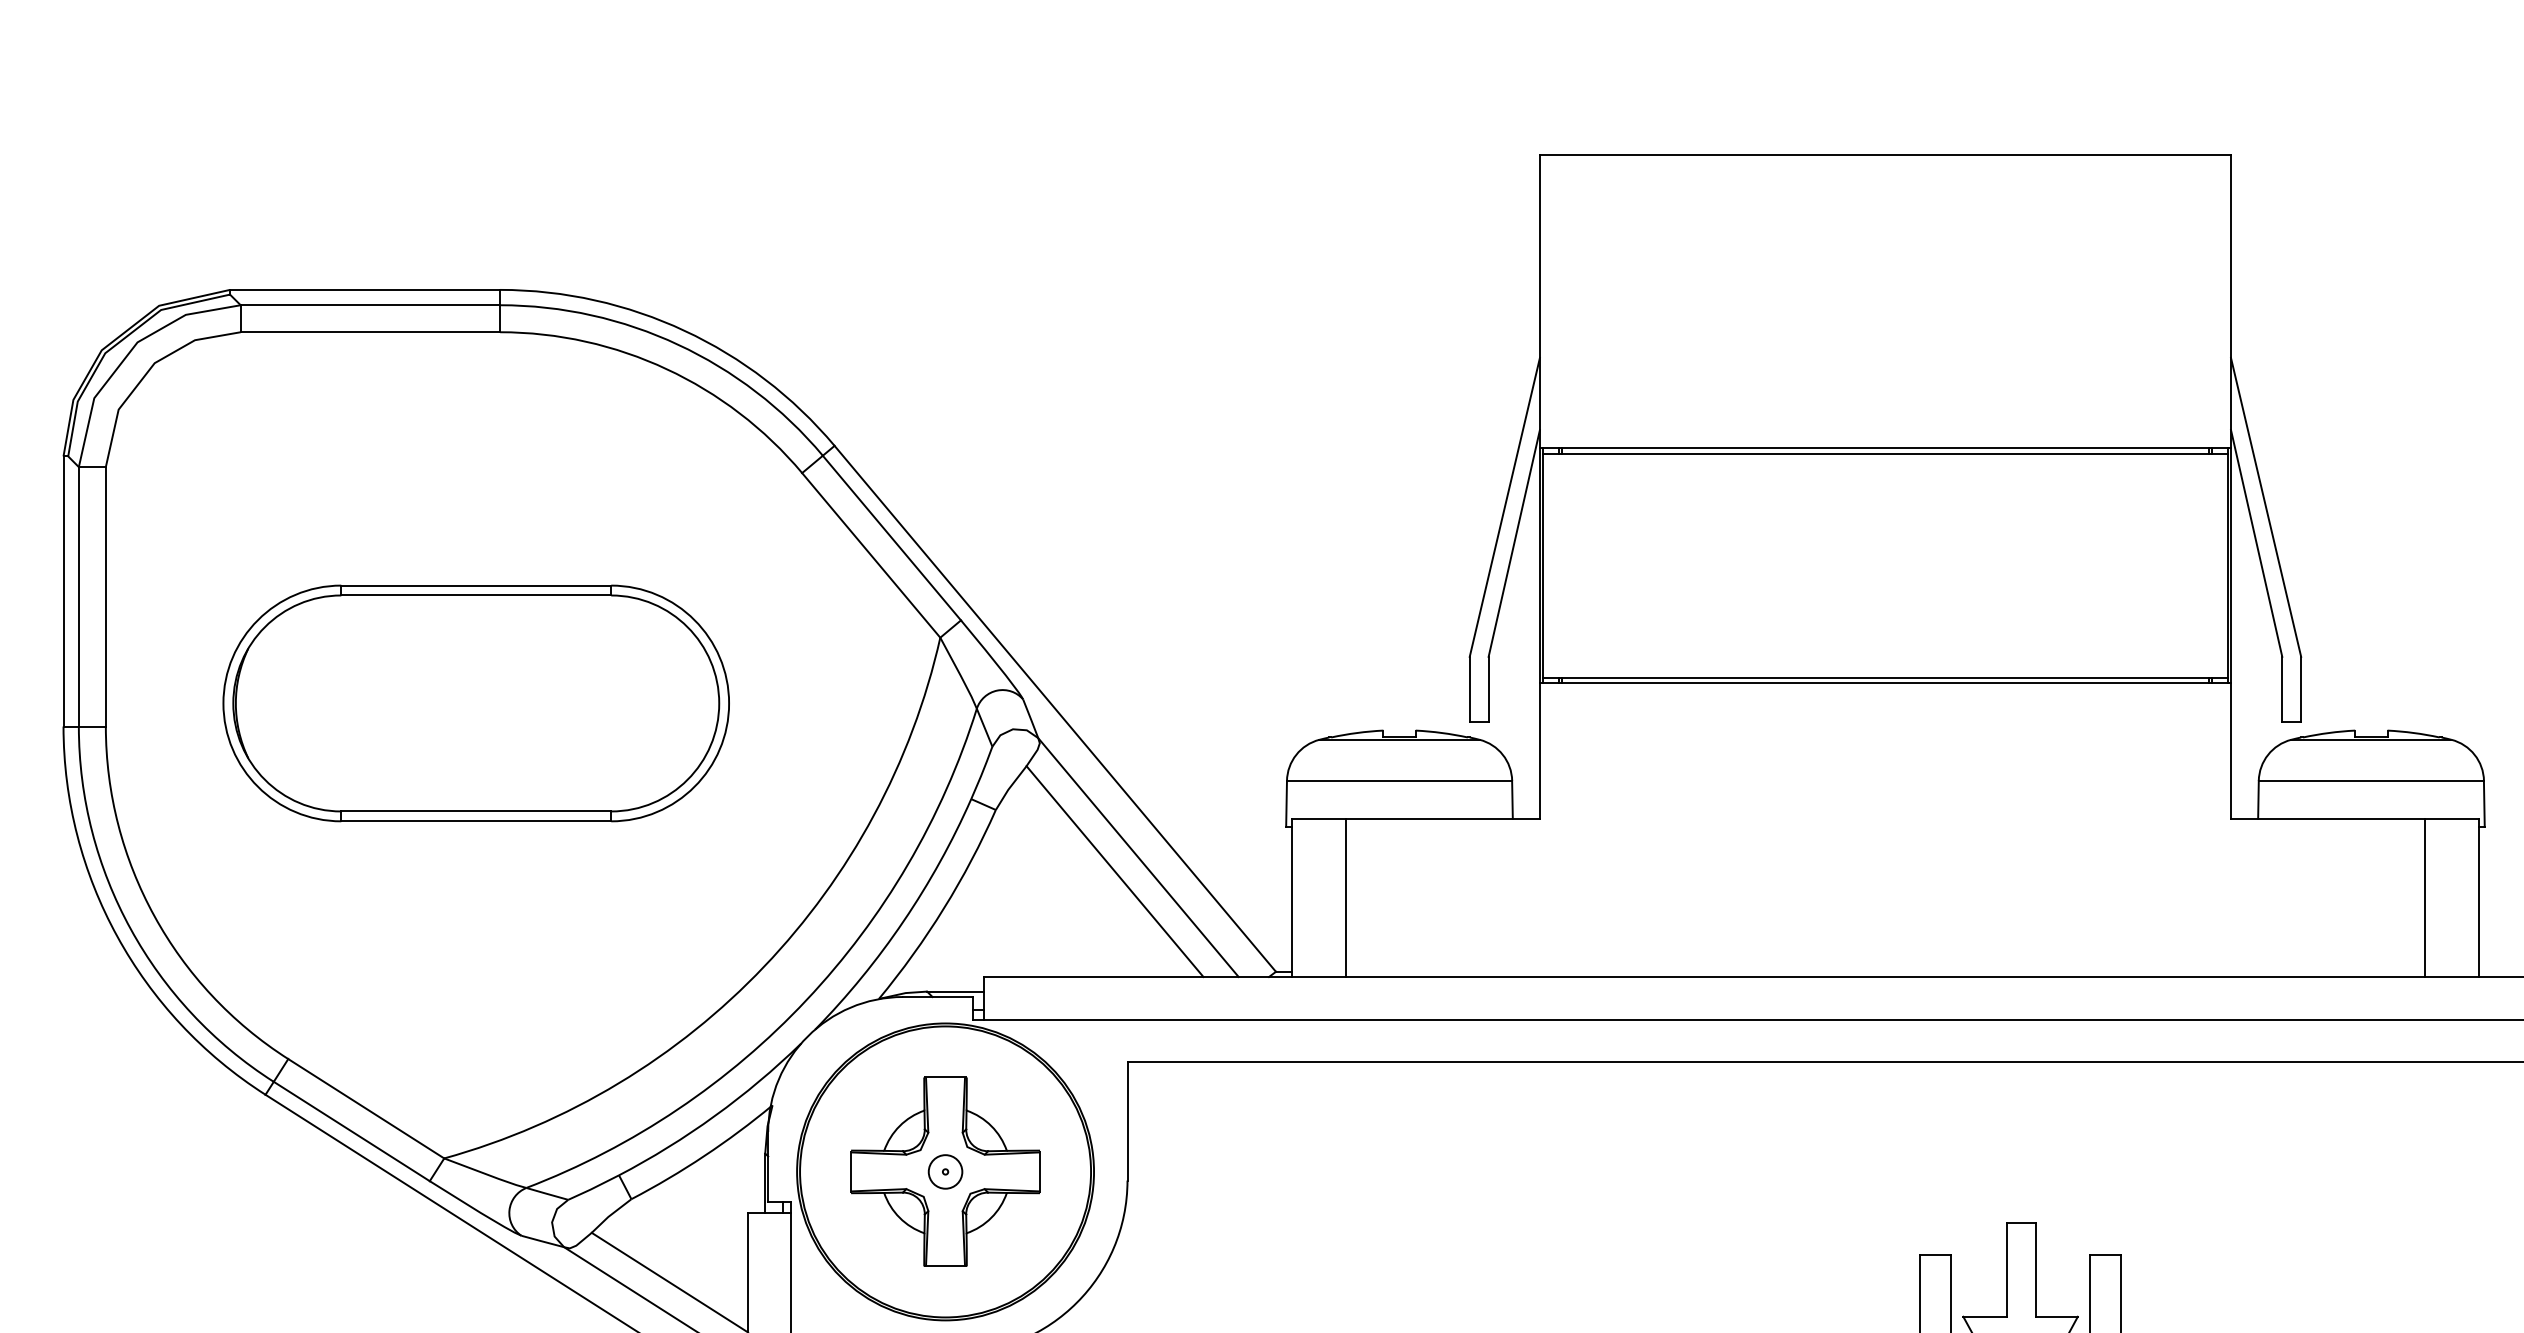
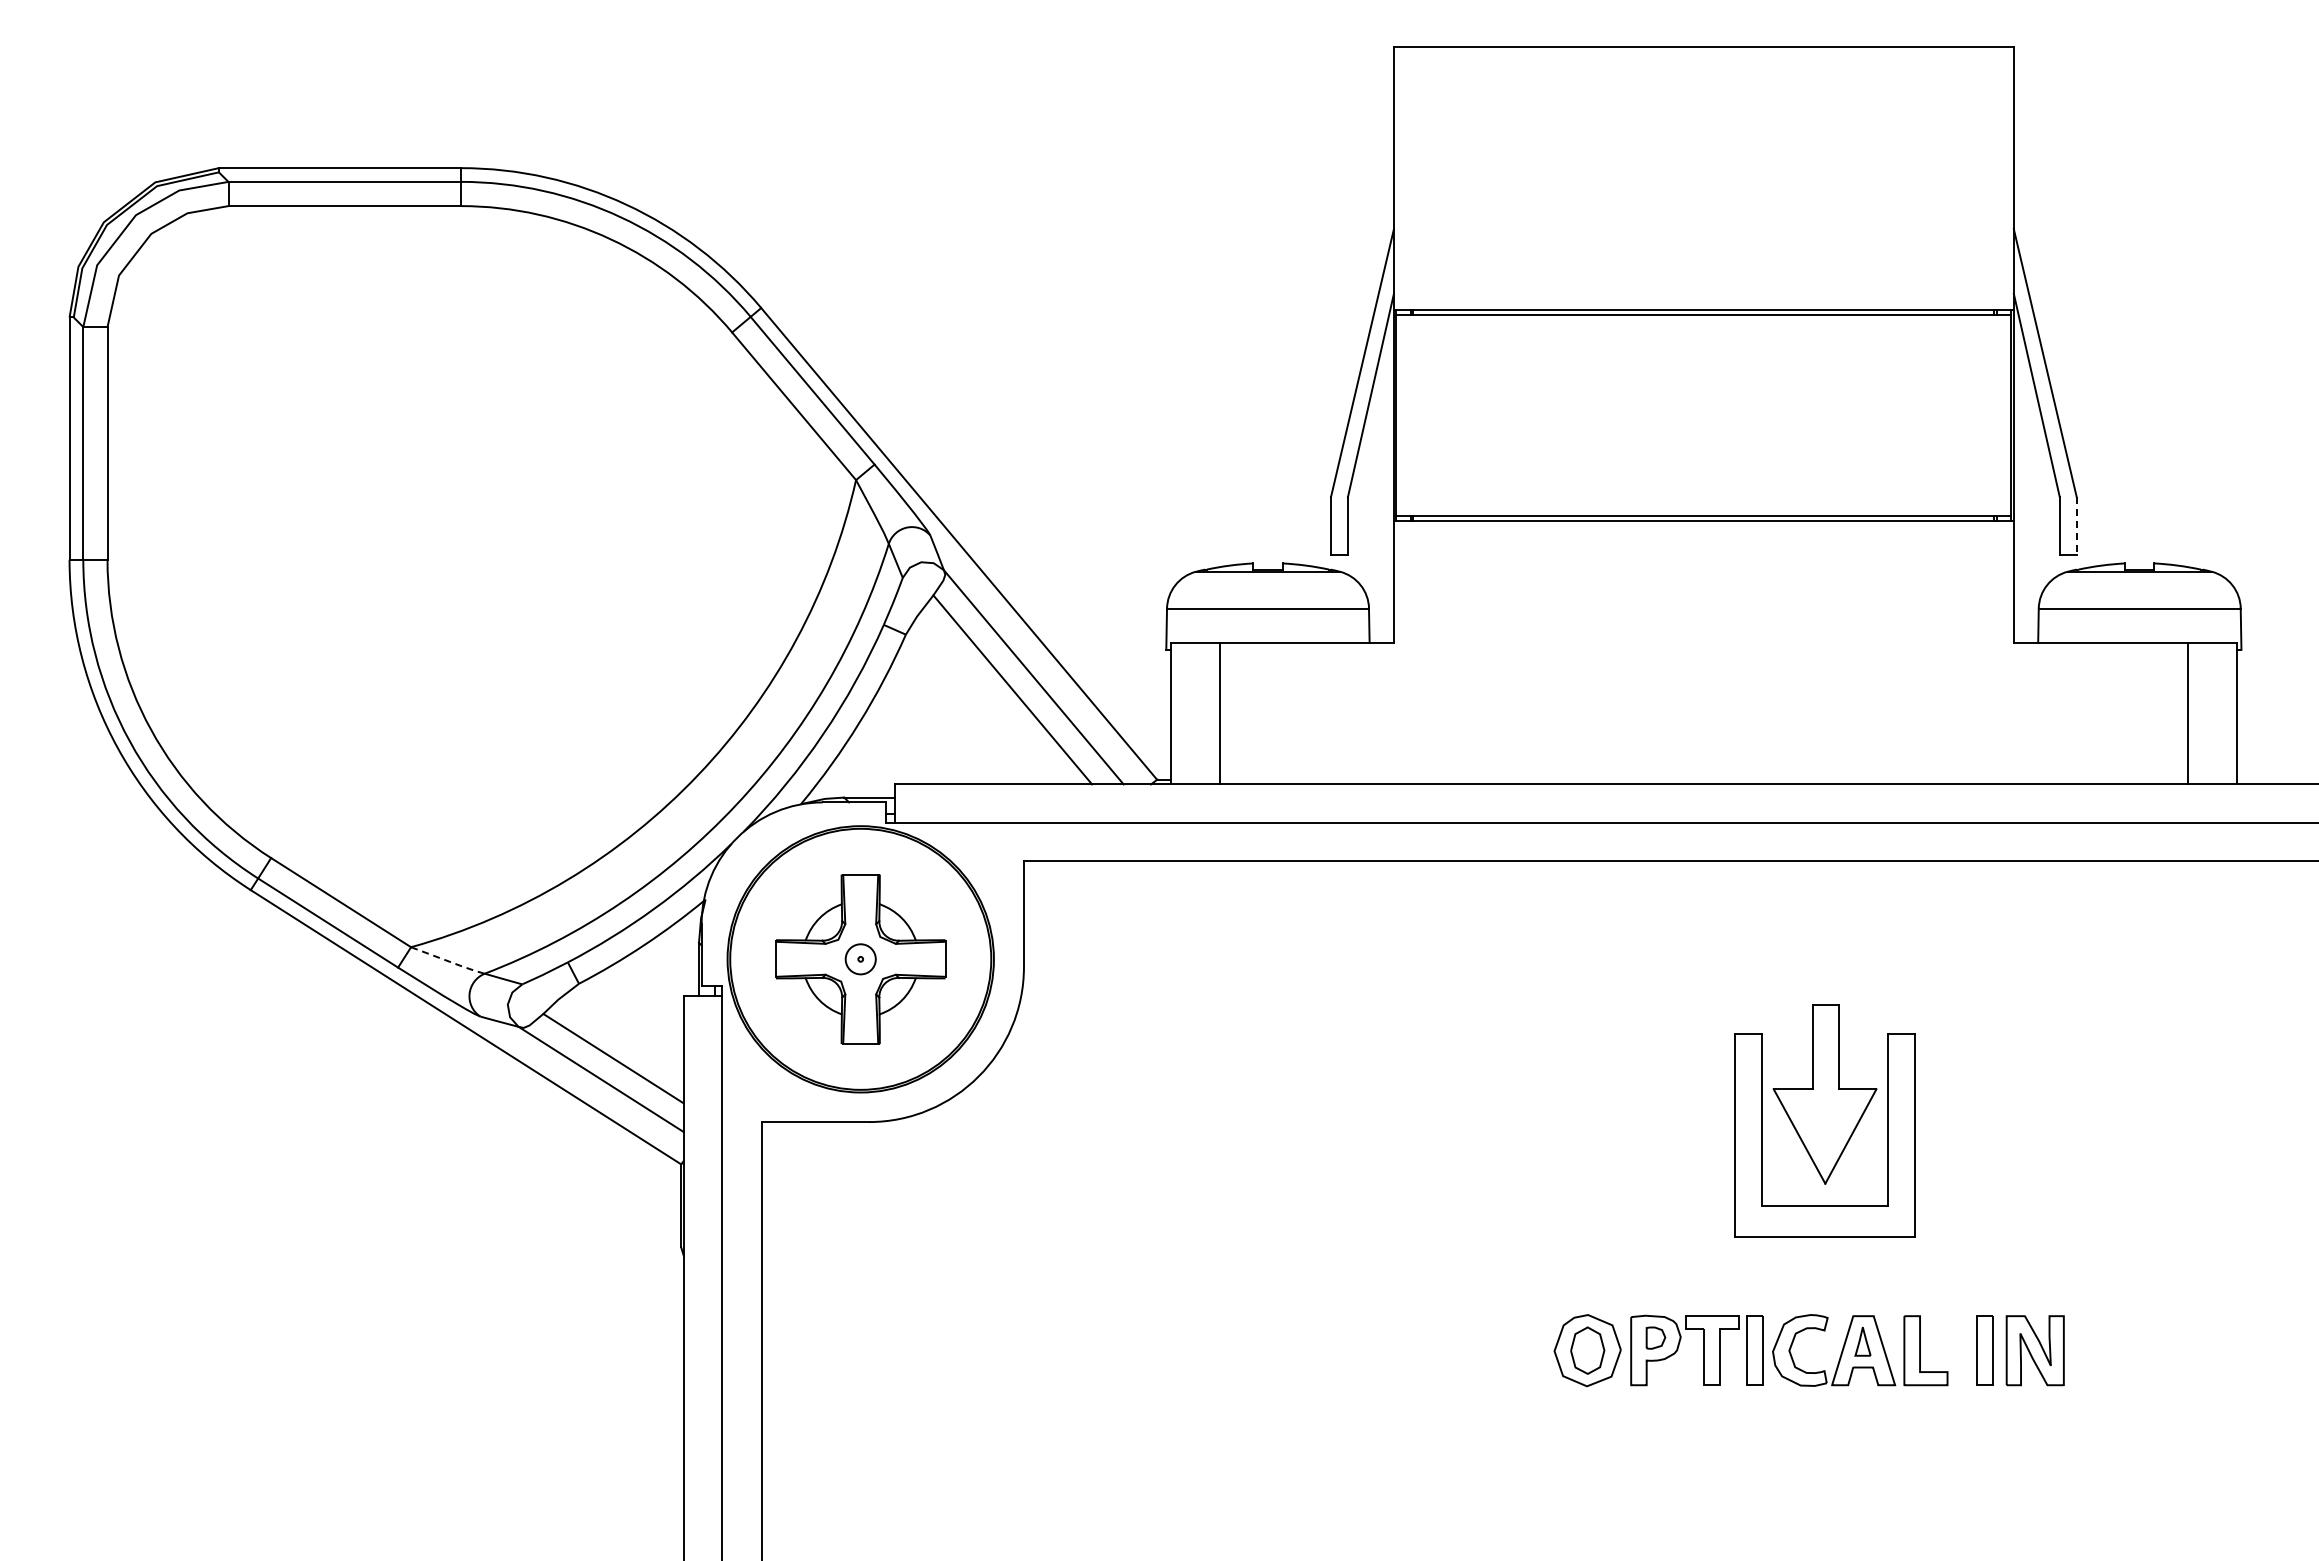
line: (2300, 689) -> (2076, 526), solid -> dashed
part: (475, 702) -> (439, 538), removed
line: (485, 1174) -> (448, 961), solid -> dashed

